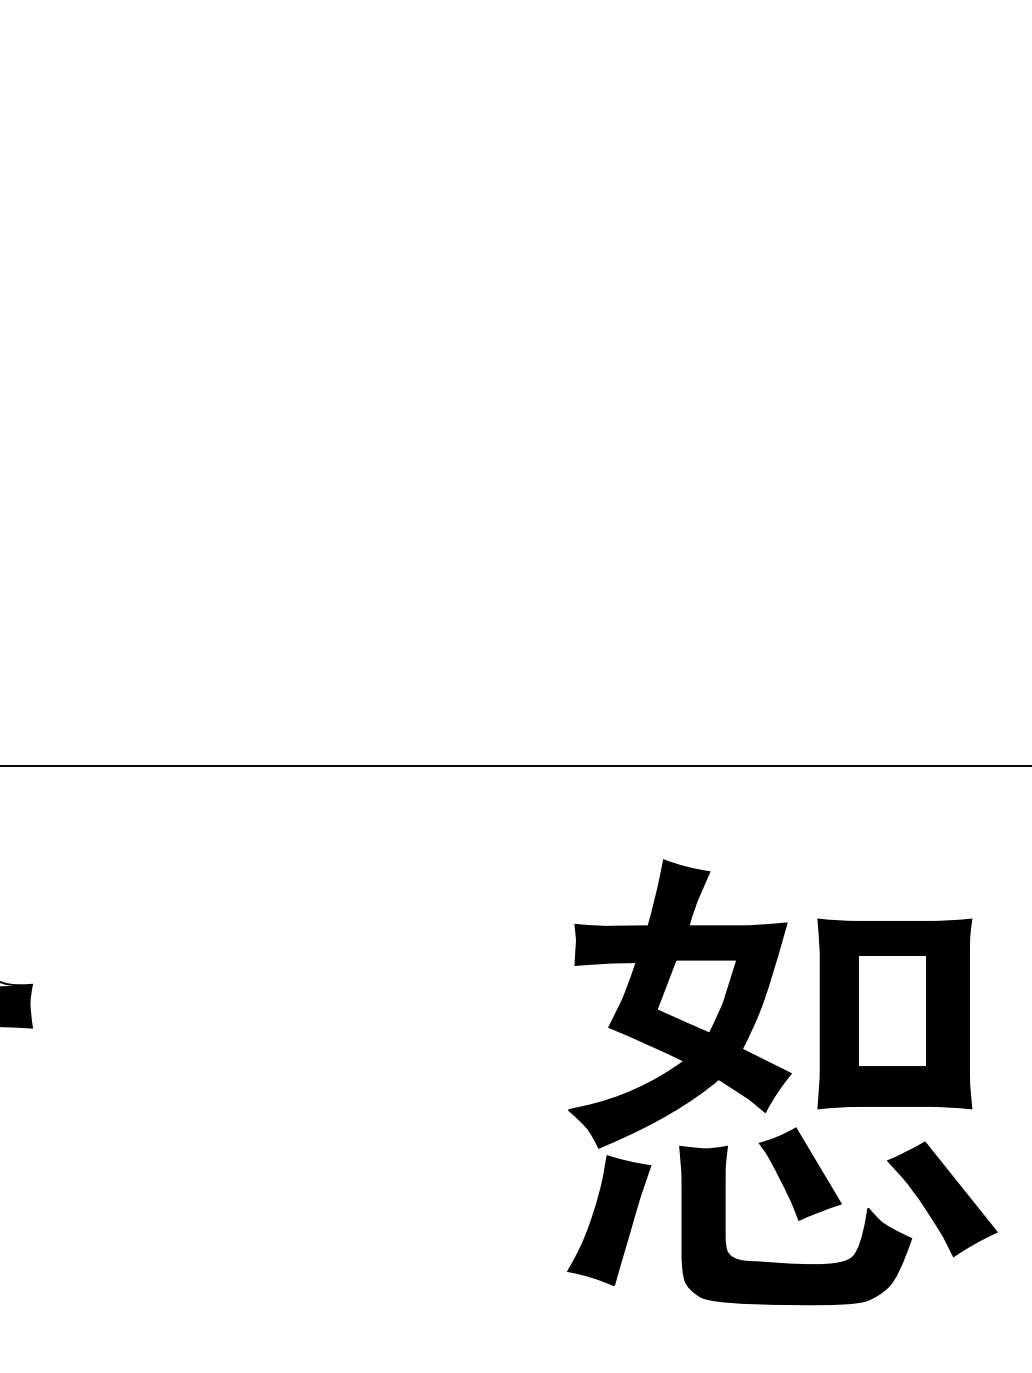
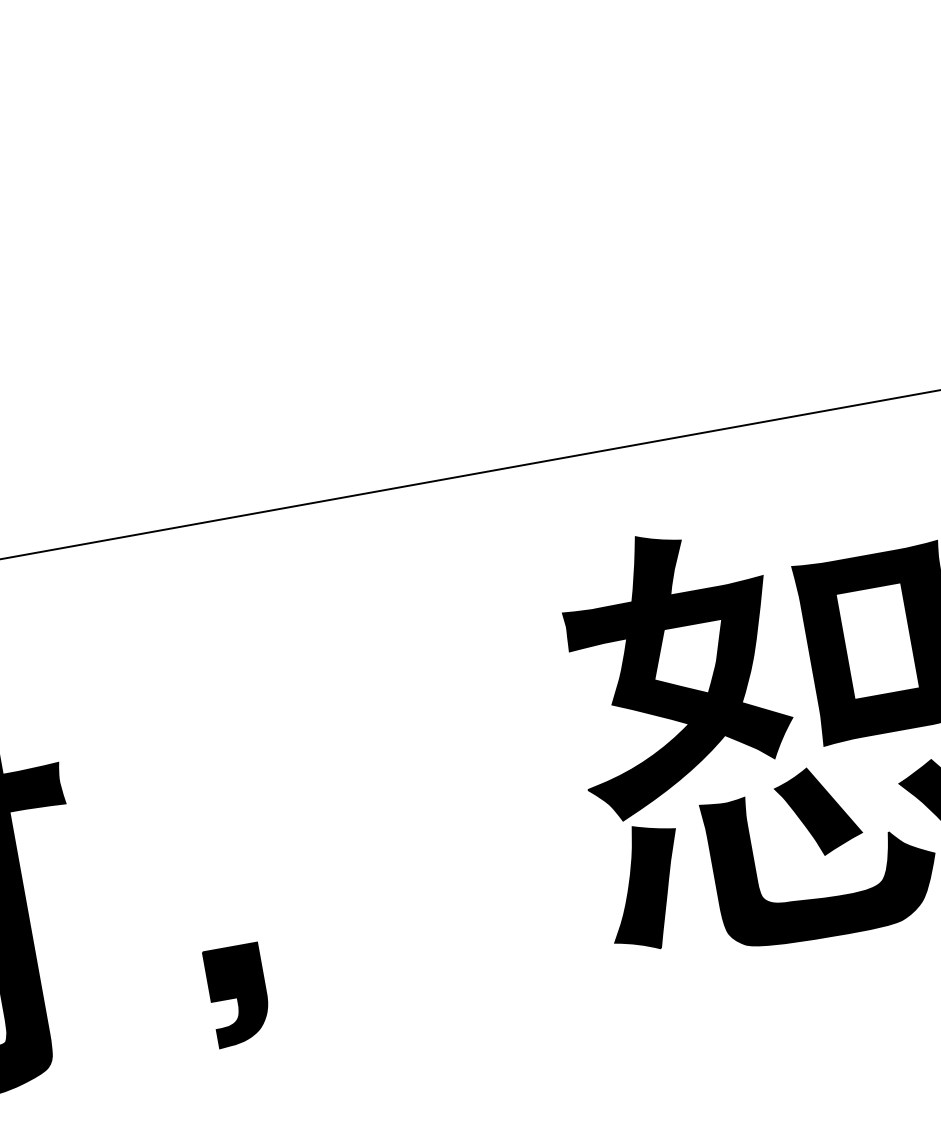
part: (173, 1255) -> (238, 995), added

